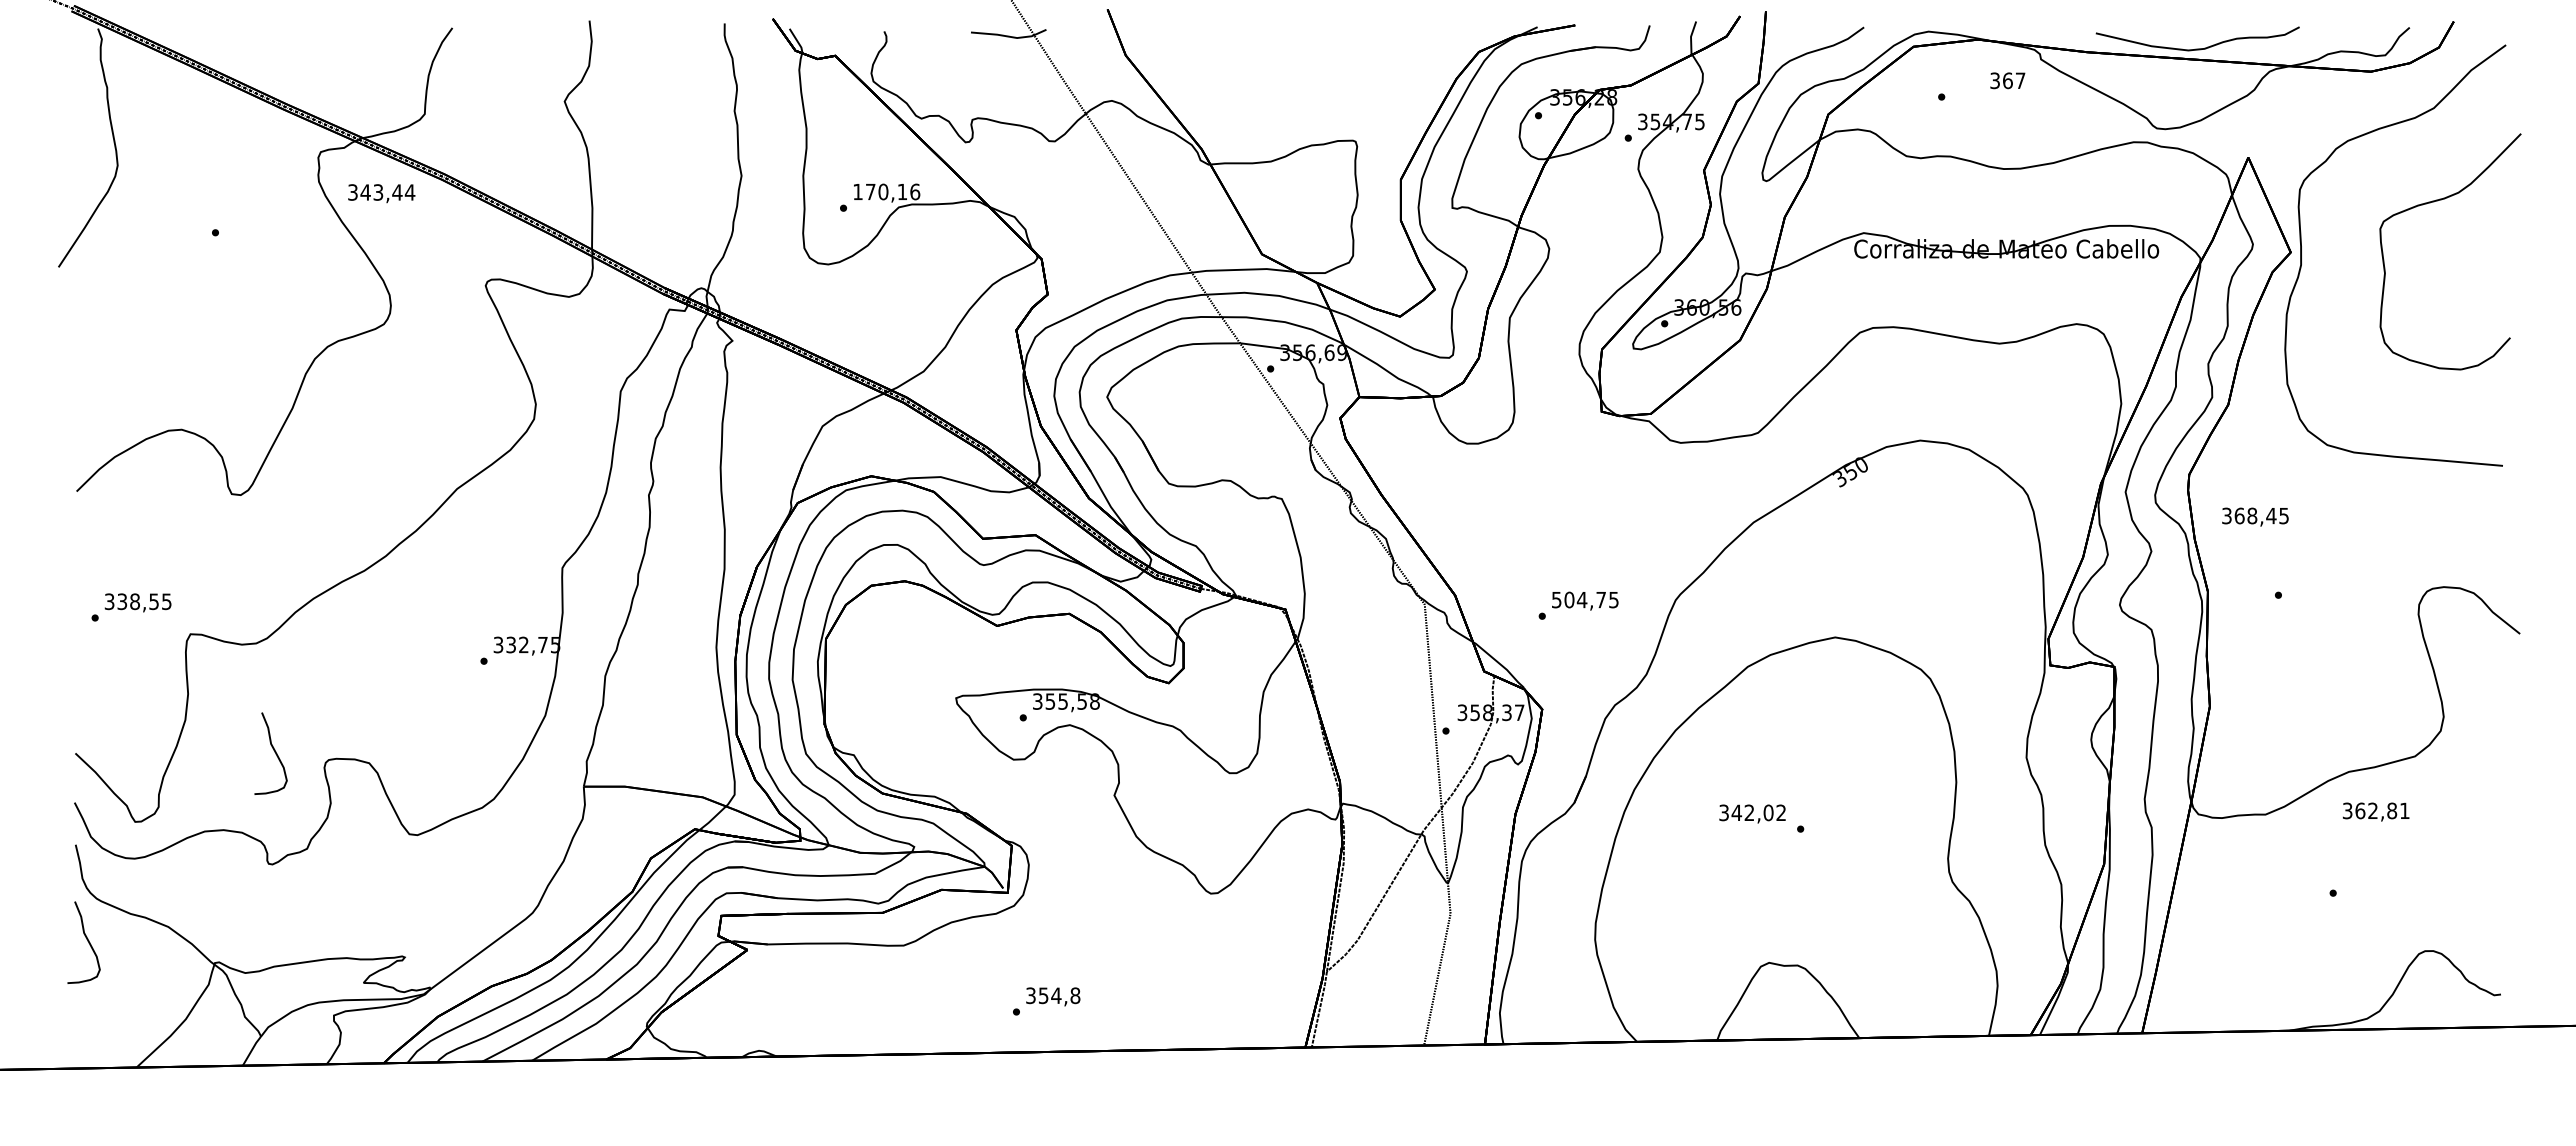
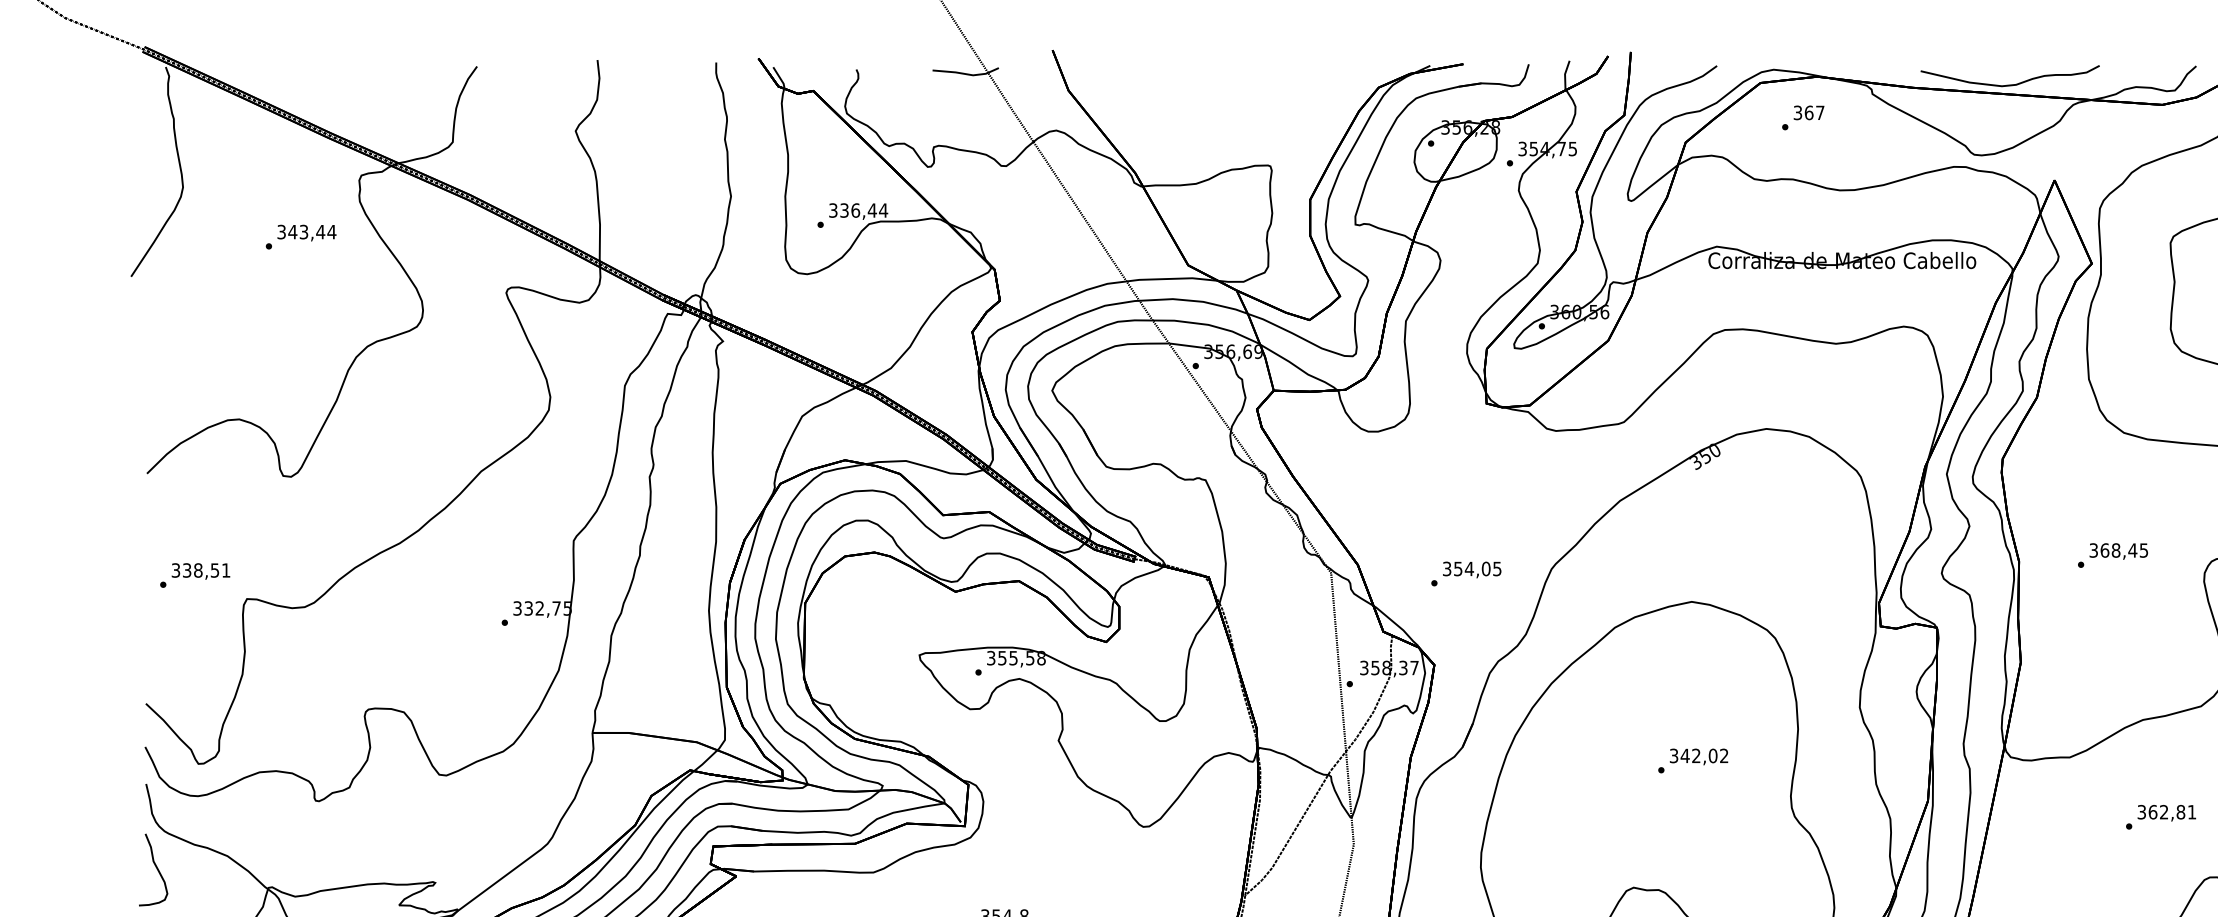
text: (2007, 80) -> (1808, 112), moved
text: (886, 191) -> (858, 210), 170,16 -> 336,44
text: (381, 193) -> (306, 232), moved
text: (2255, 516) -> (2118, 550), moved
text: (1579, 599) -> (1467, 568), 504,75 -> 354,05
text: (166, 601) -> (225, 570), 338,55 -> 338,51
curve: (274, 752) -> (320, 702), removed
text: (2376, 811) -> (2167, 812), moved
text: (1752, 813) -> (1699, 756), moved

